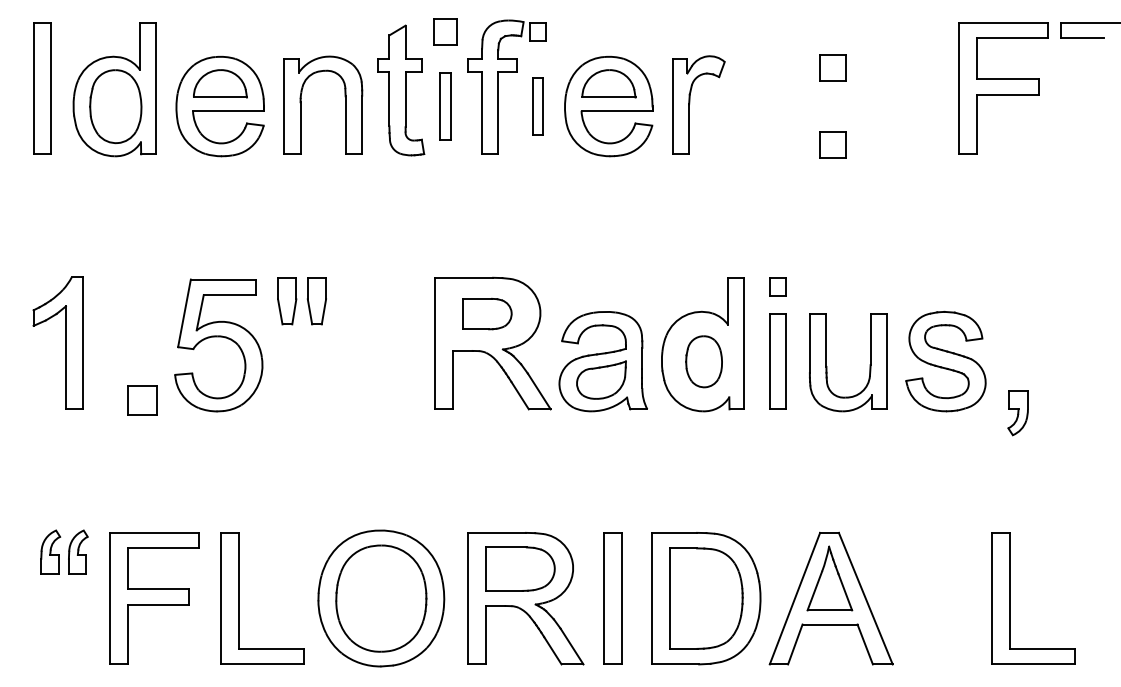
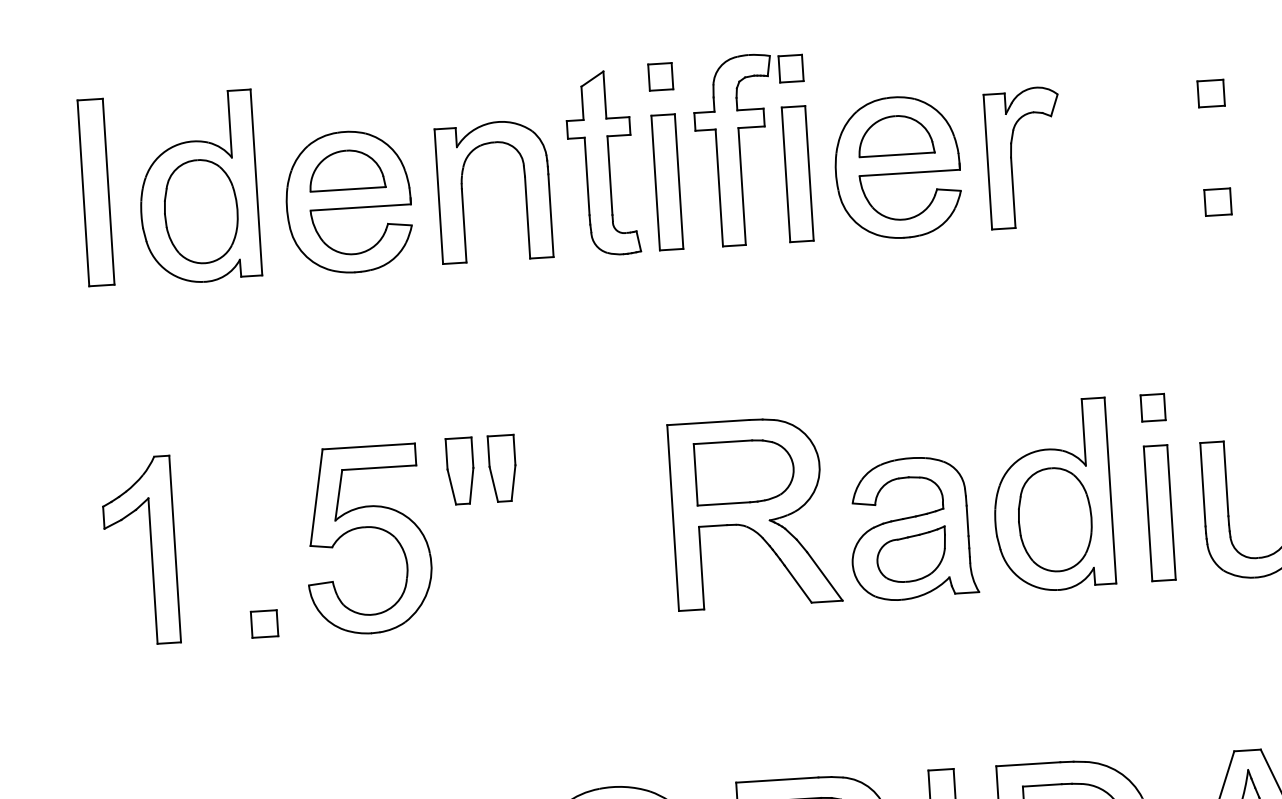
part: (445, 31) -> (660, 76), size x0.71
part: (832, 67) -> (1210, 92), size x0.71
part: (445, 106) -> (667, 182), size x1.43
part: (537, 106) -> (797, 173), size x1.67
part: (832, 144) -> (1217, 201), size x0.71
part: (487, 313) -> (744, 470), size x1.43
part: (703, 361) -> (1054, 519), size x1.43
part: (141, 399) -> (263, 623), size x0.62

